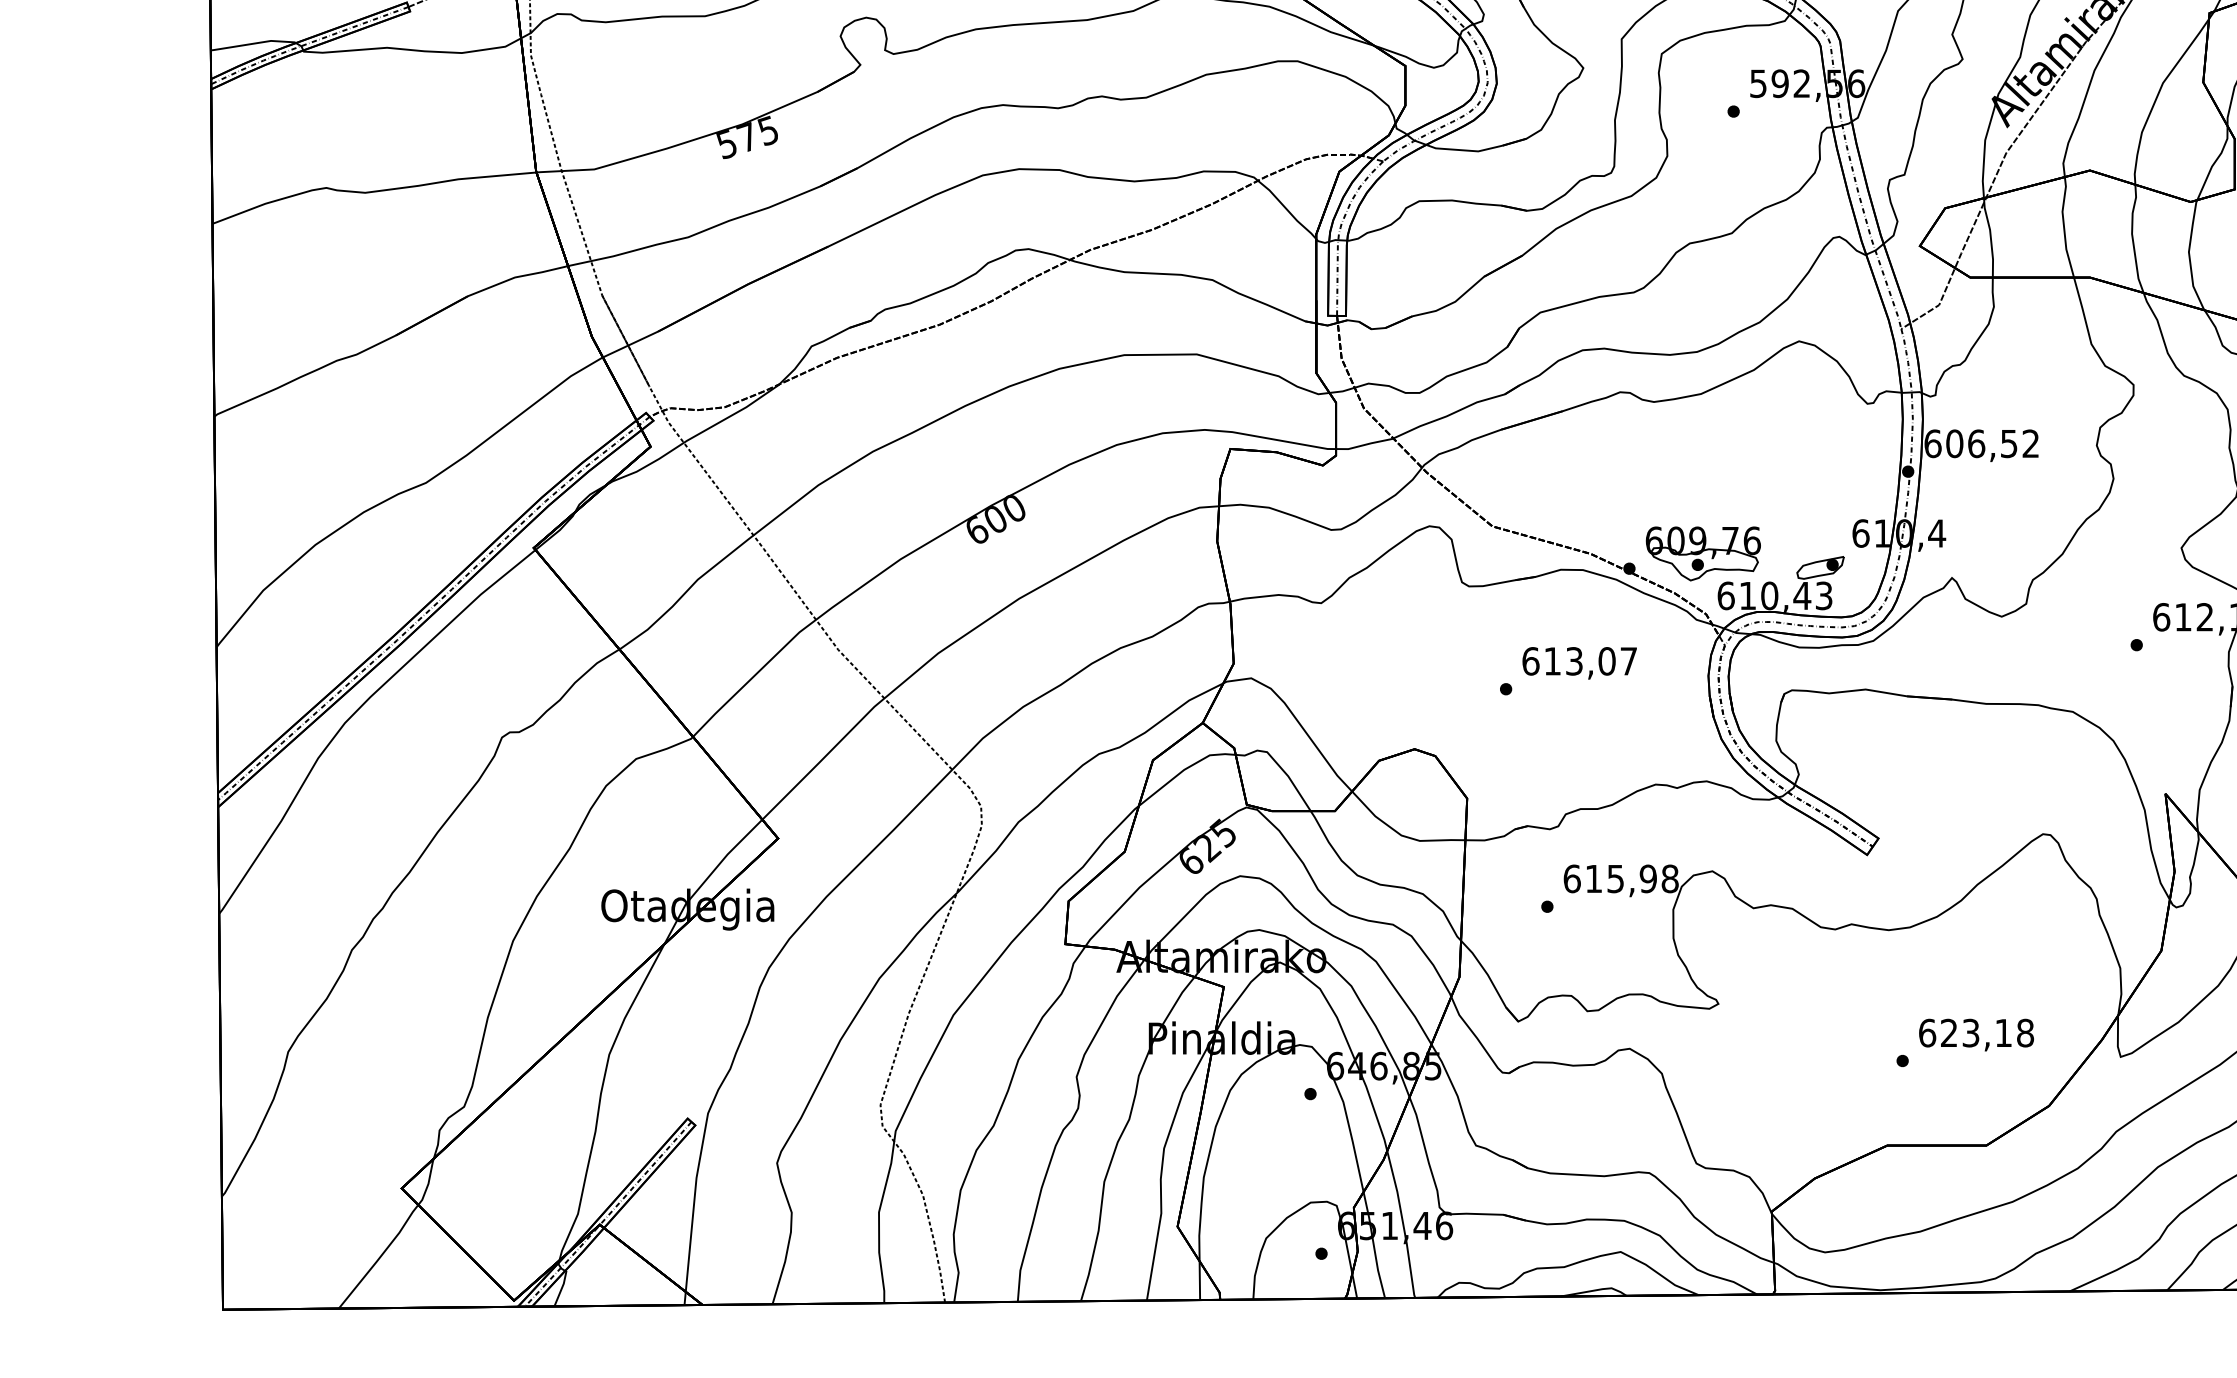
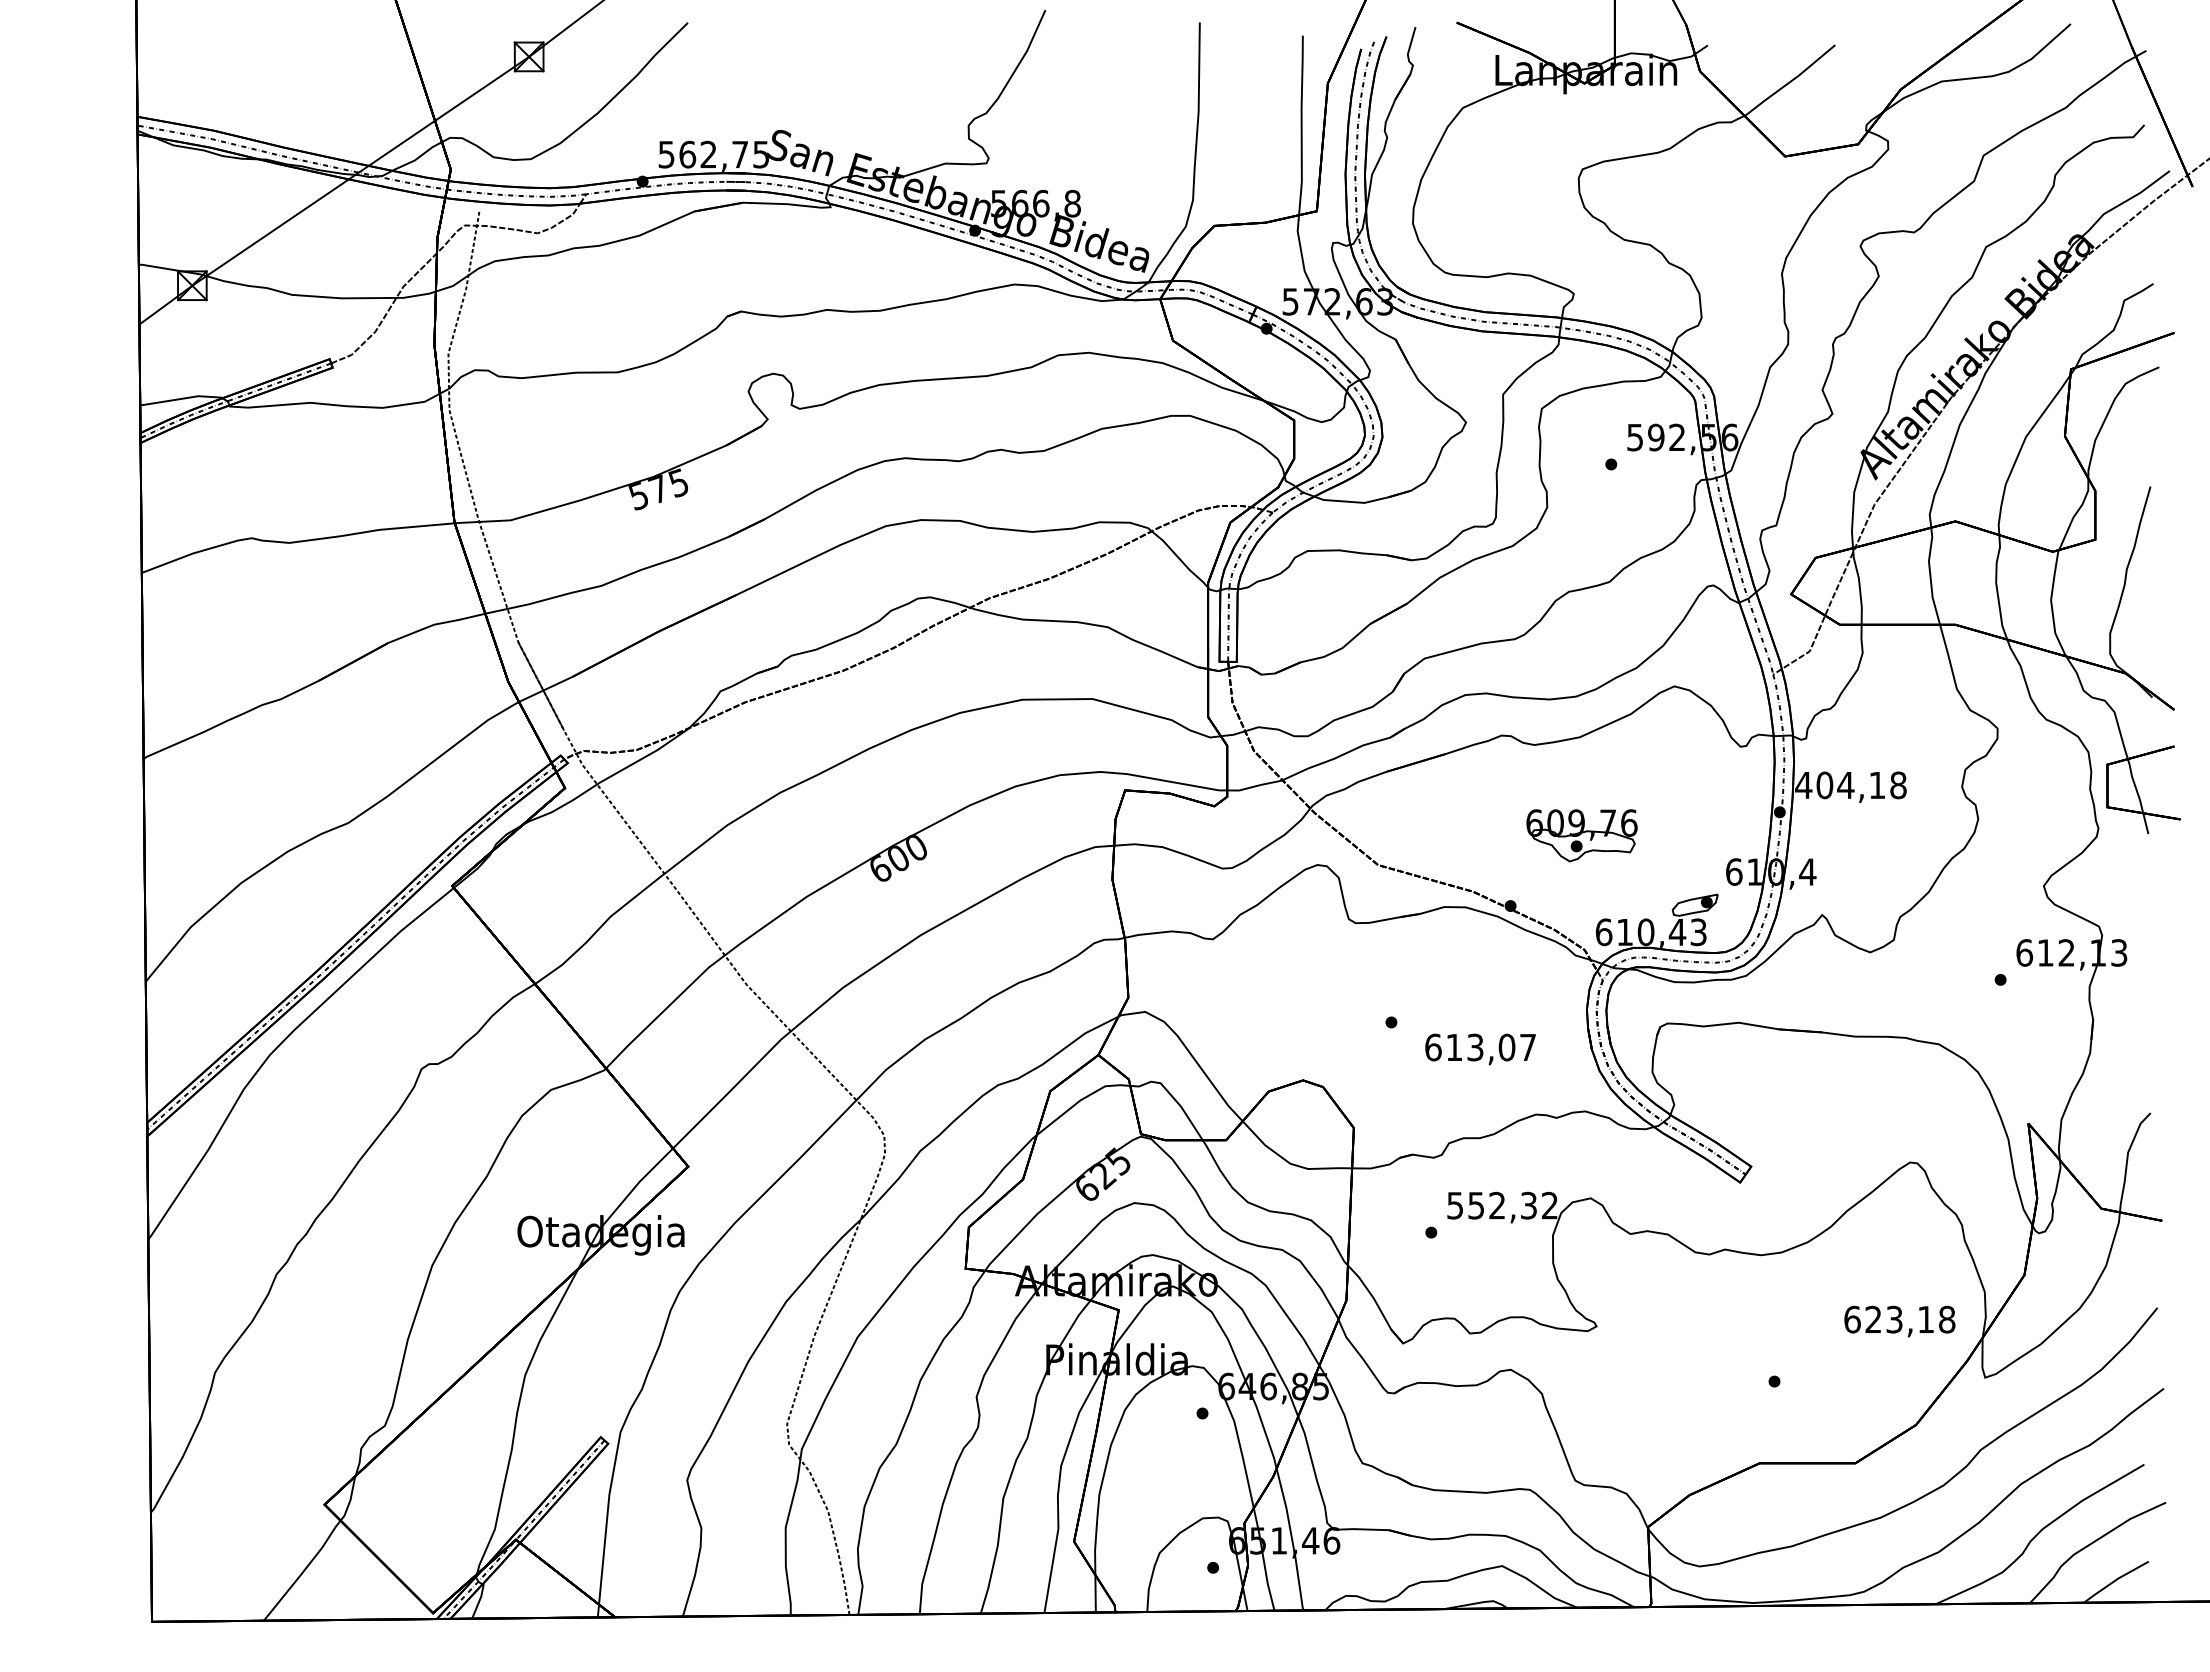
text: (1981, 443) -> (1850, 785), 606,52 -> 404,18
part: (1702, 553) -> (1581, 835), moved
text: (1579, 663) -> (1480, 1049), moved
text: (1621, 878) -> (1502, 1205), 615,98 -> 552,32
text: (1976, 1035) -> (1899, 1321), moved

